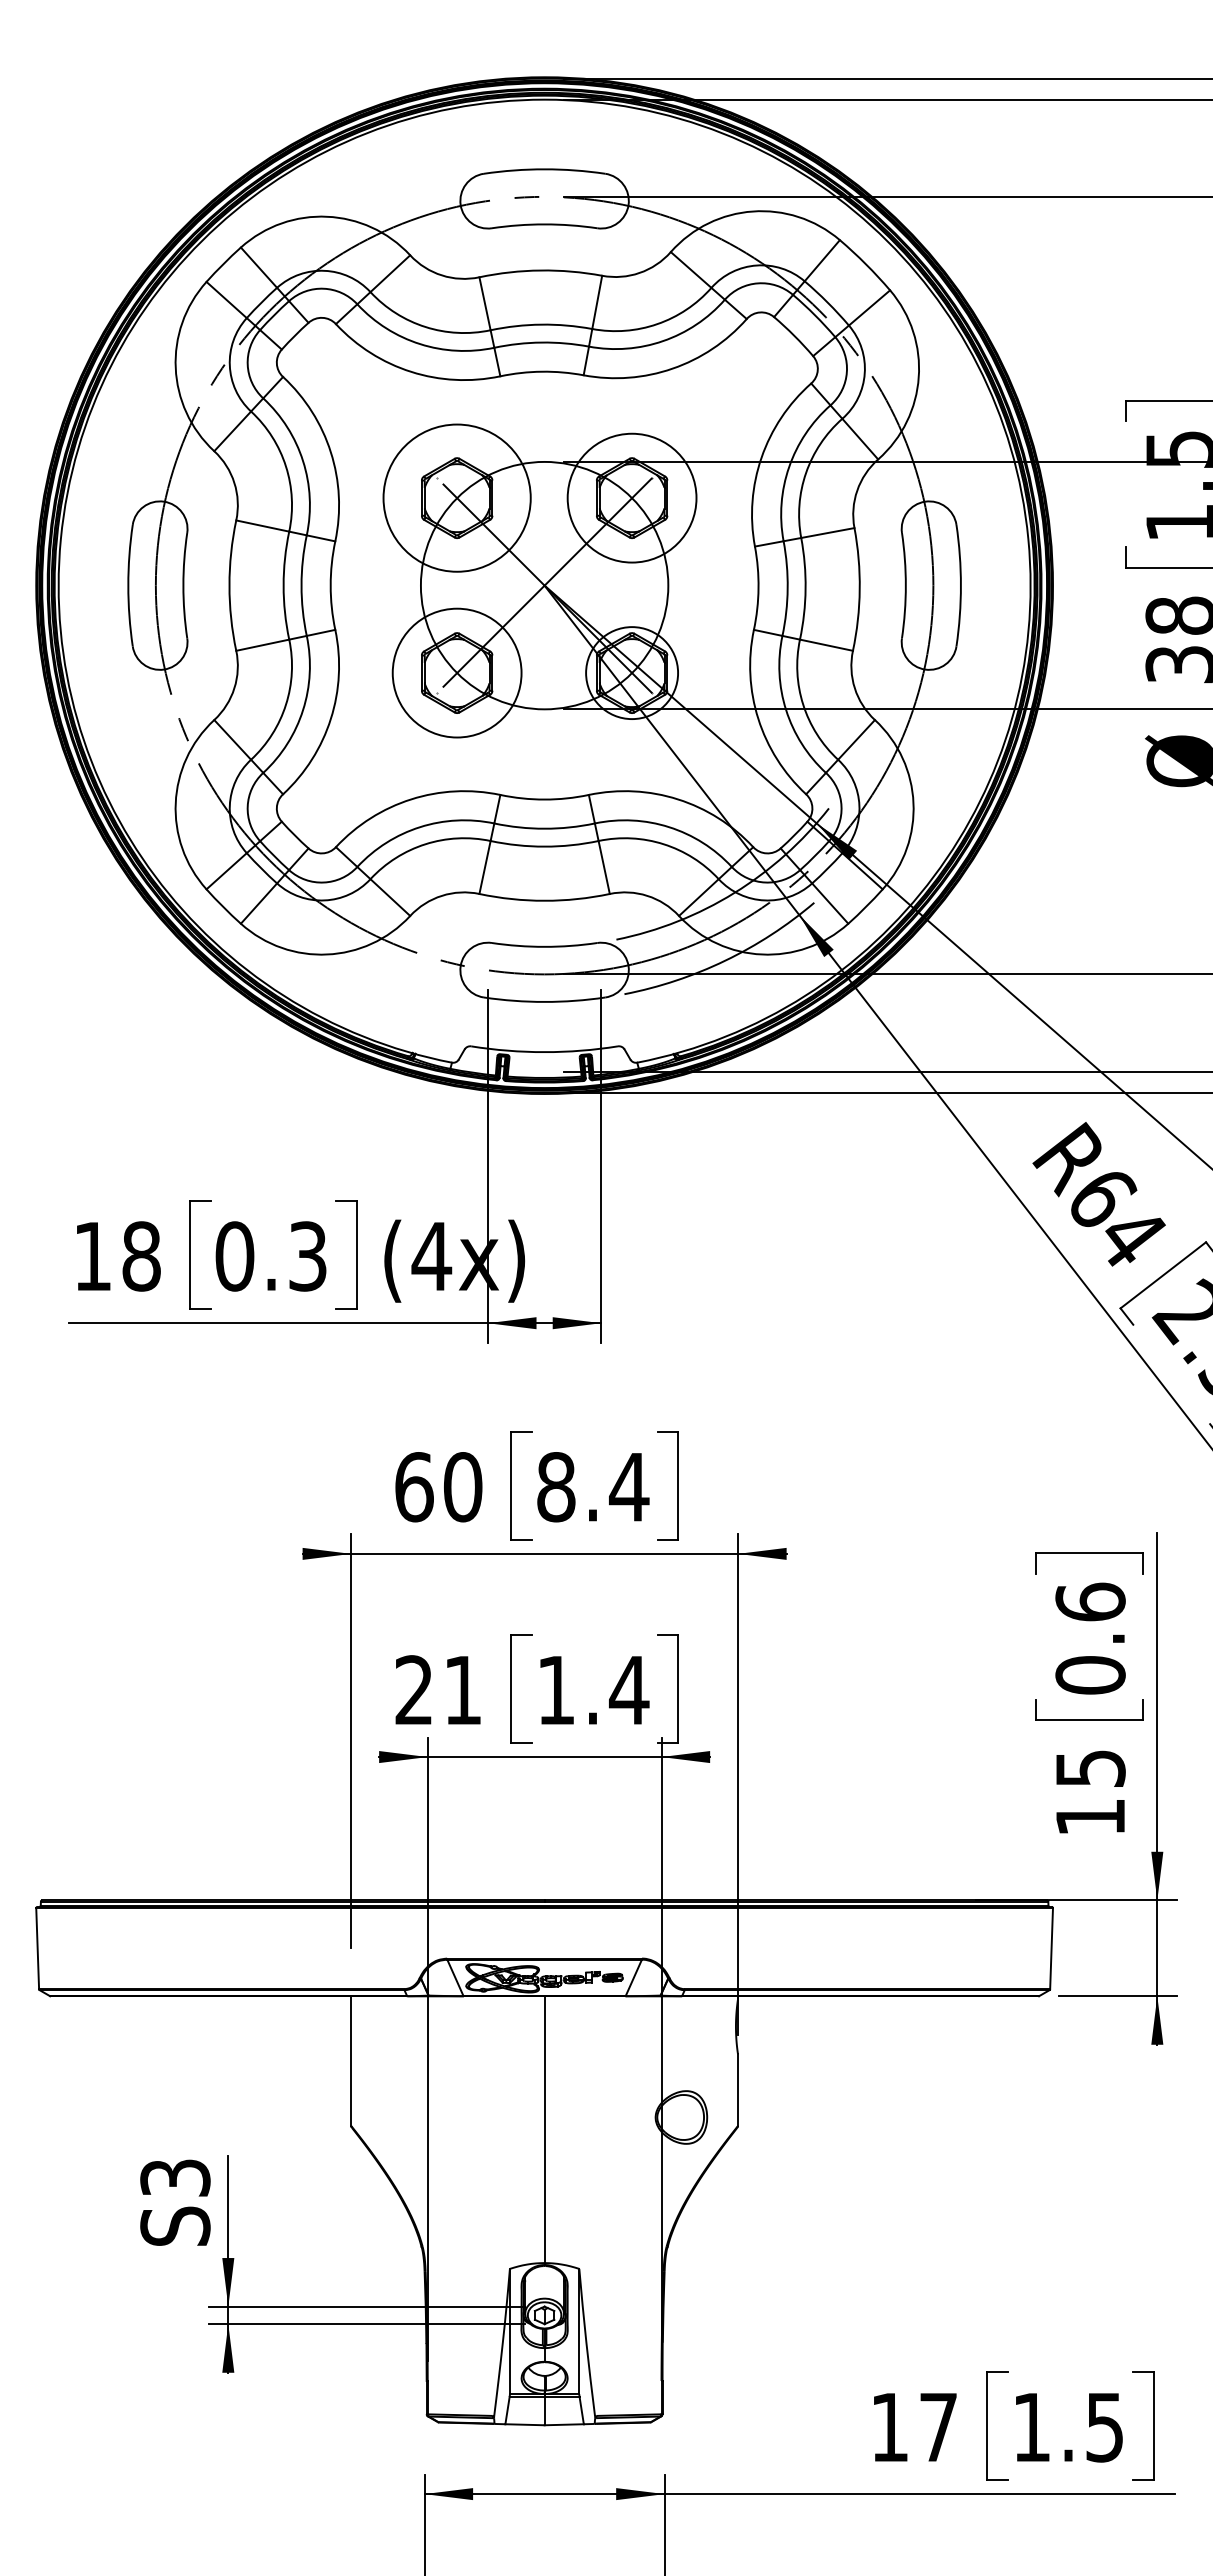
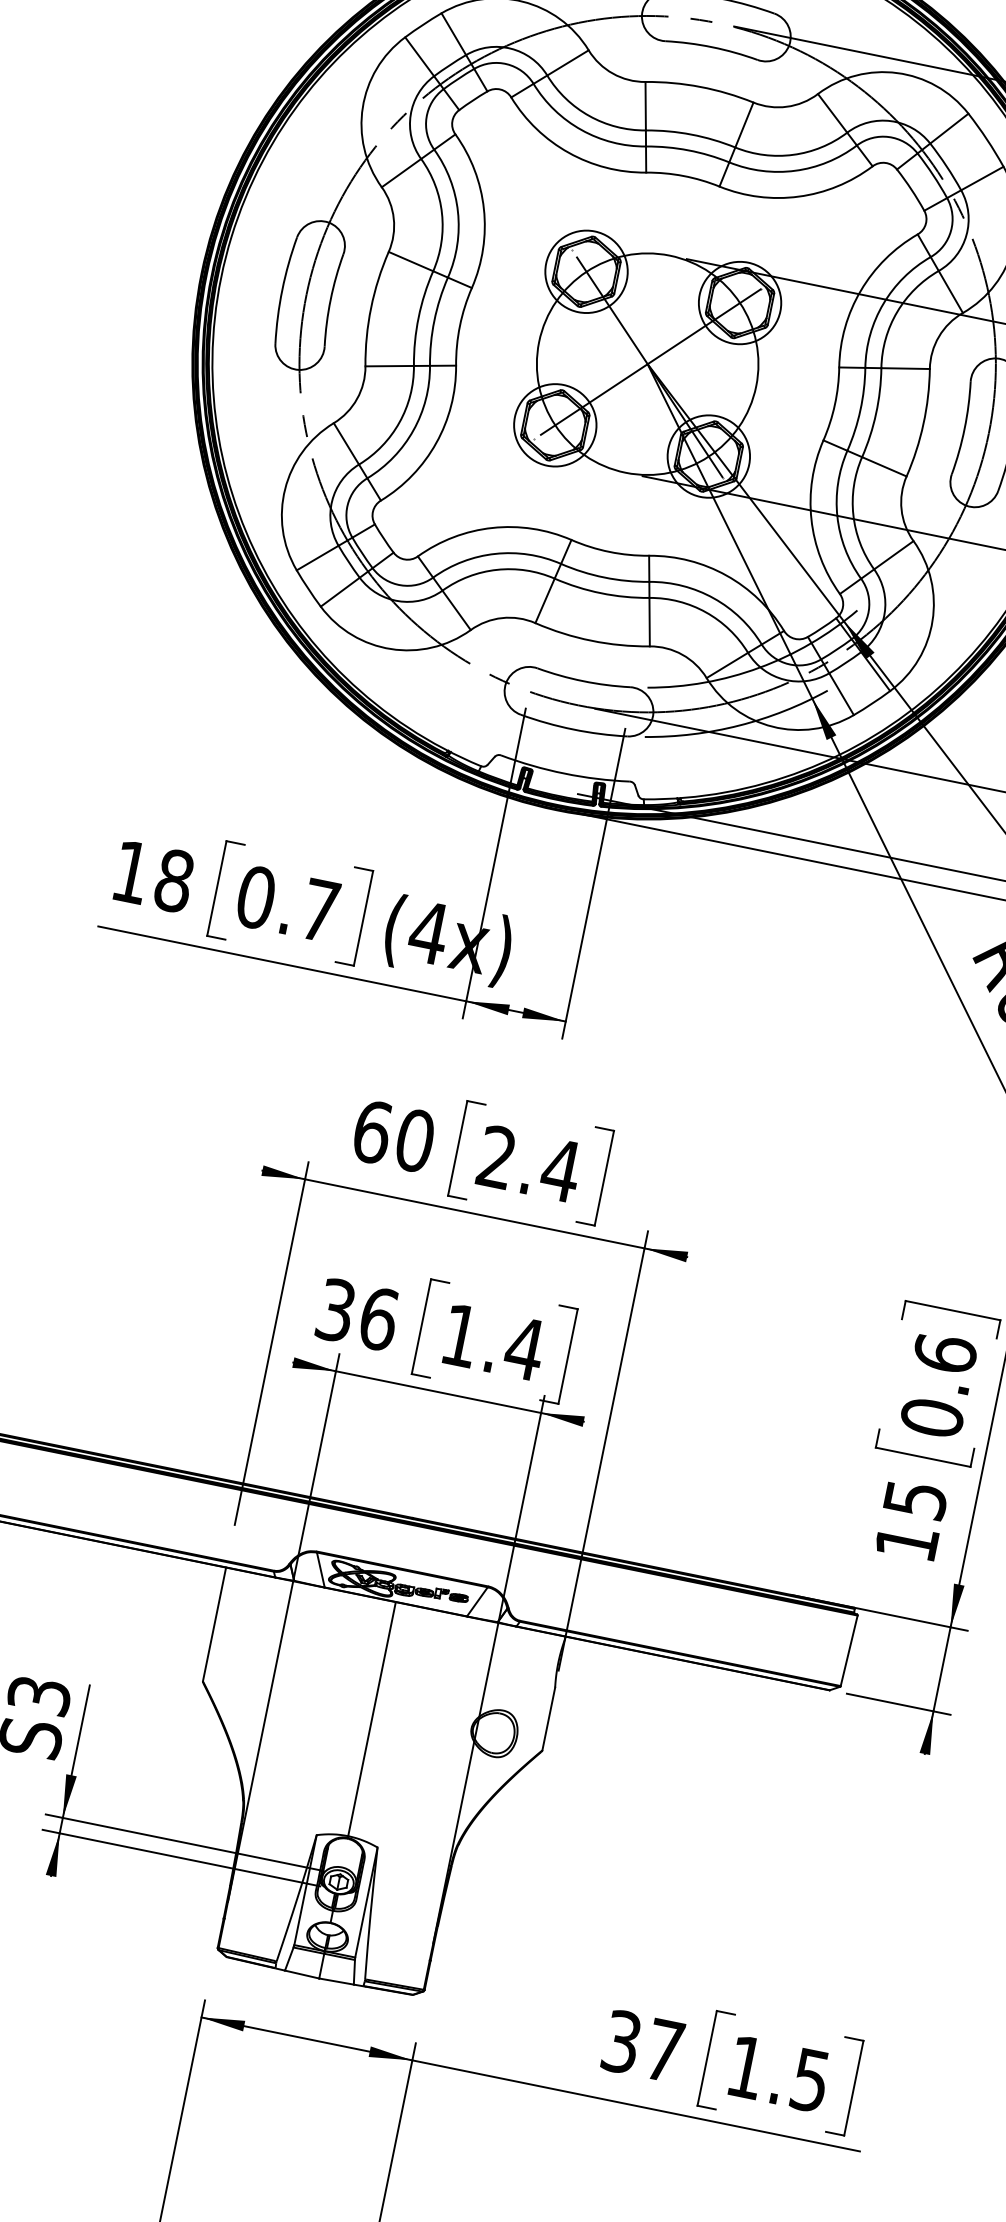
circle: (457, 498) -> (586, 272), size x0.62
circle: (632, 498) -> (740, 303), size x0.71
circle: (457, 673) -> (555, 425), size x0.71
text: (307, 1256) -> (319, 910), 0.3 -> 0.7
text: (556, 1487) -> (497, 1157), 8.4 -> 2.4
text: (438, 1690) -> (357, 1314), 21 -> 36
text: (889, 2427) -> (621, 2042), 17 -> 37

